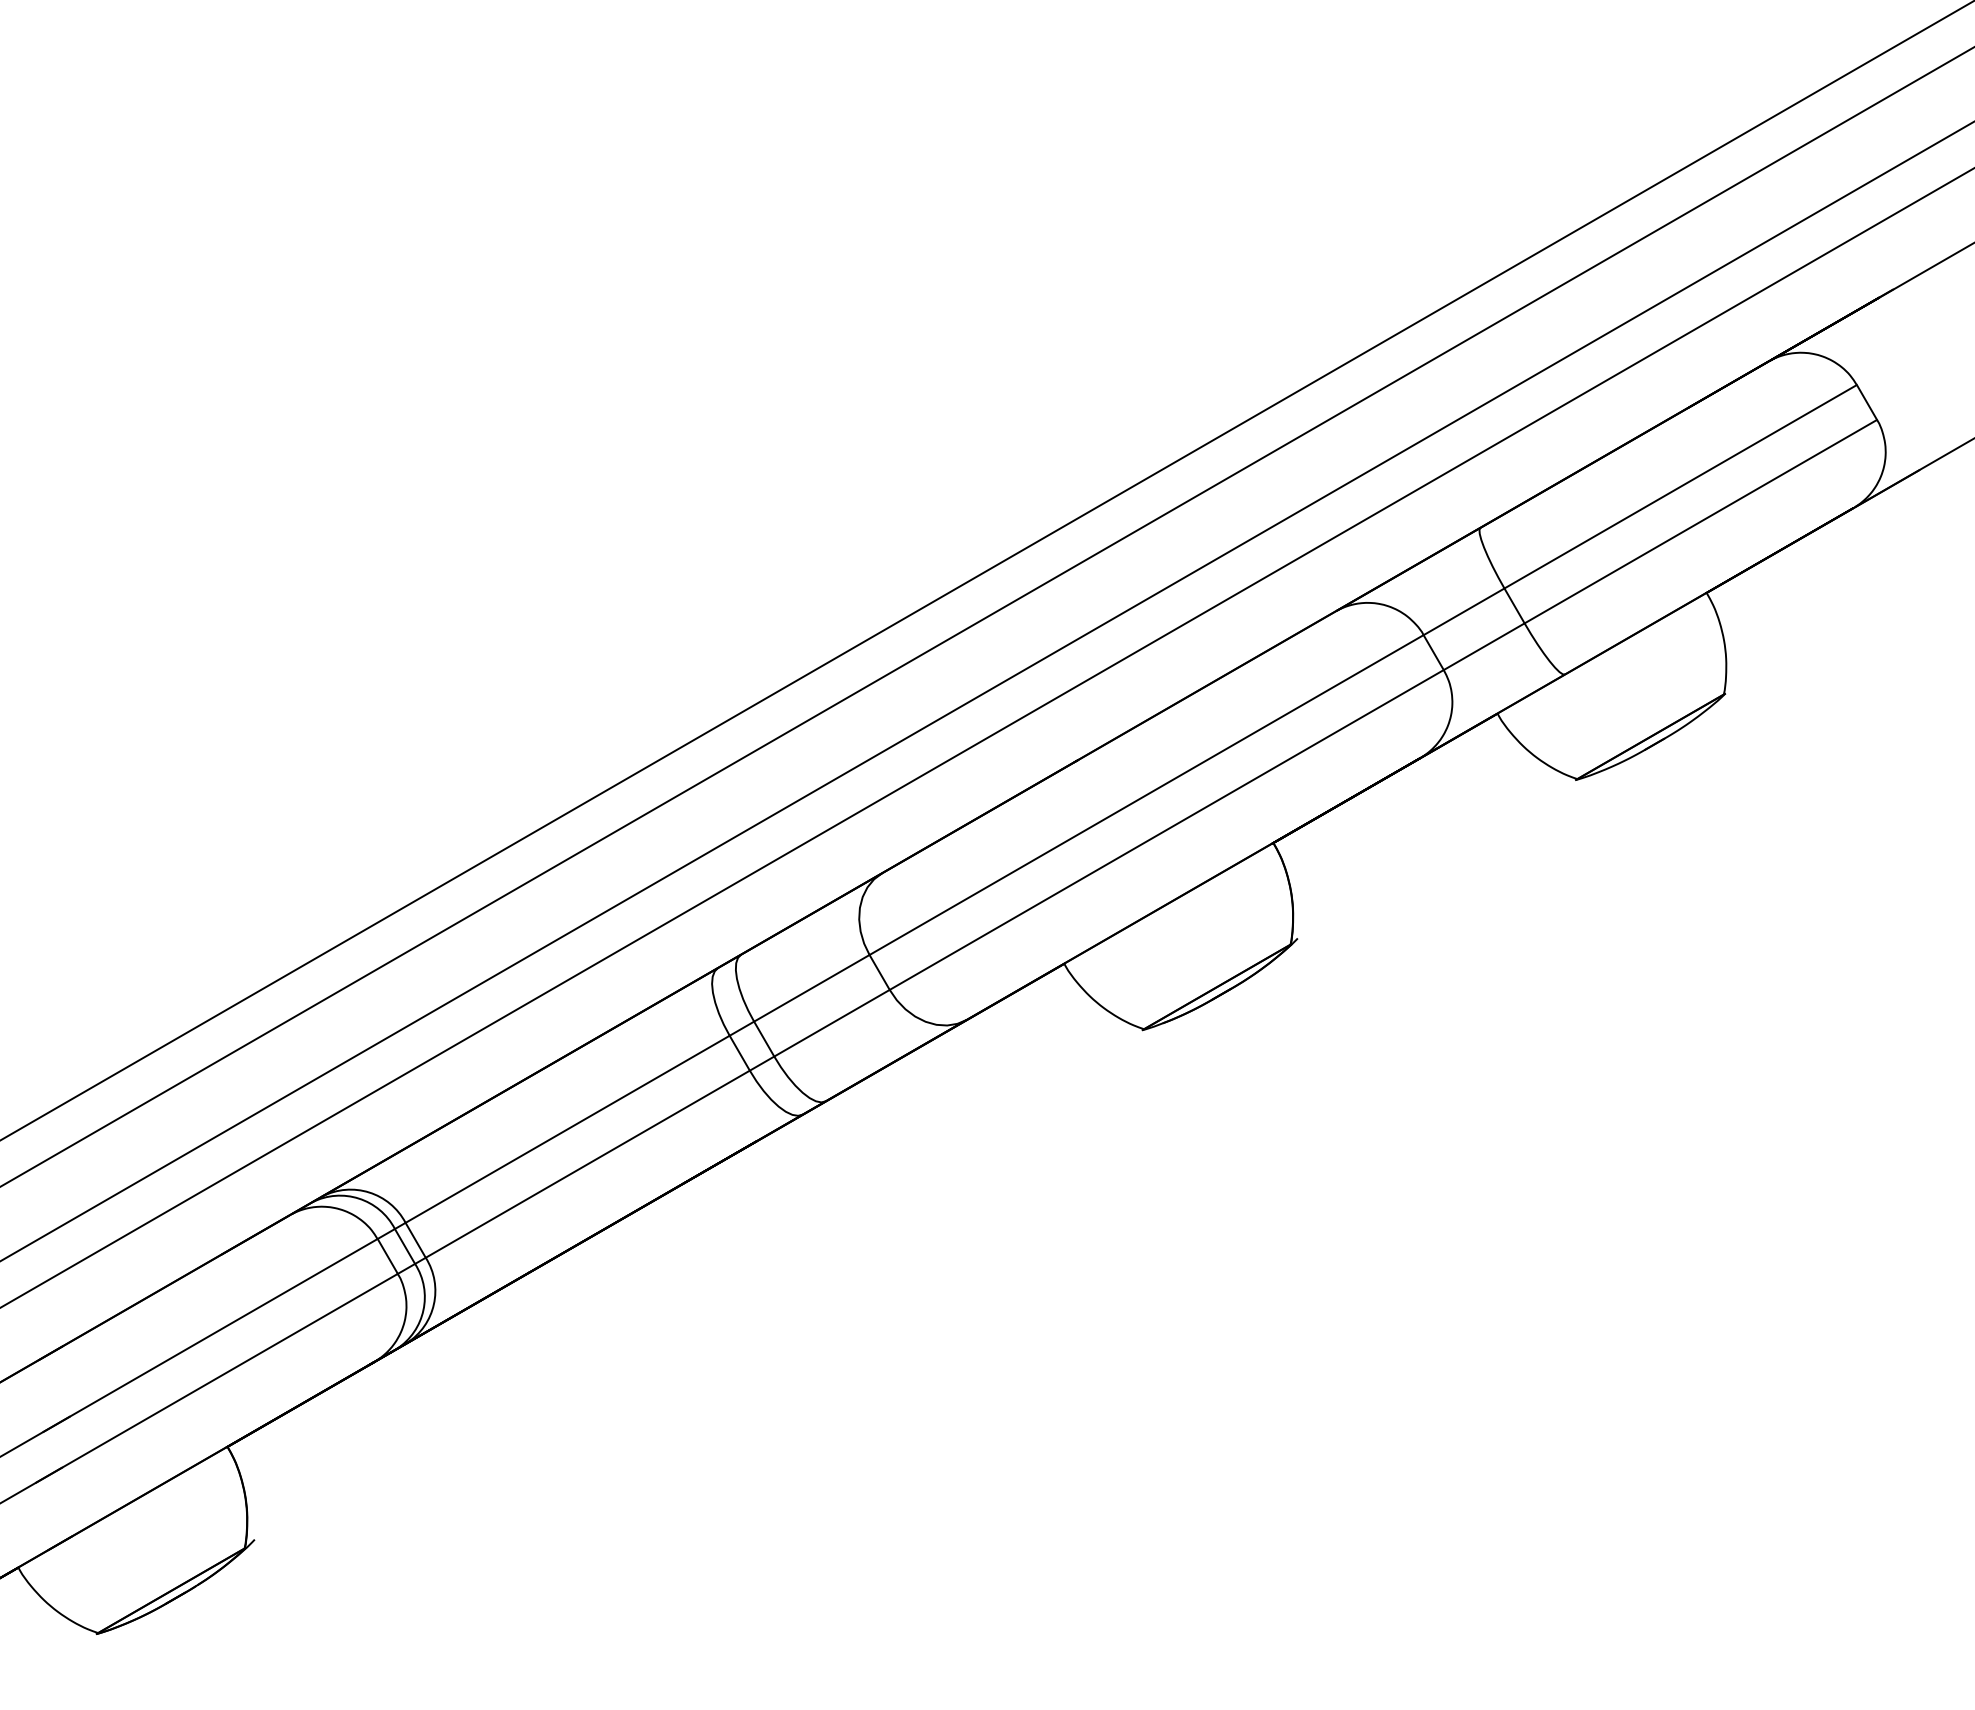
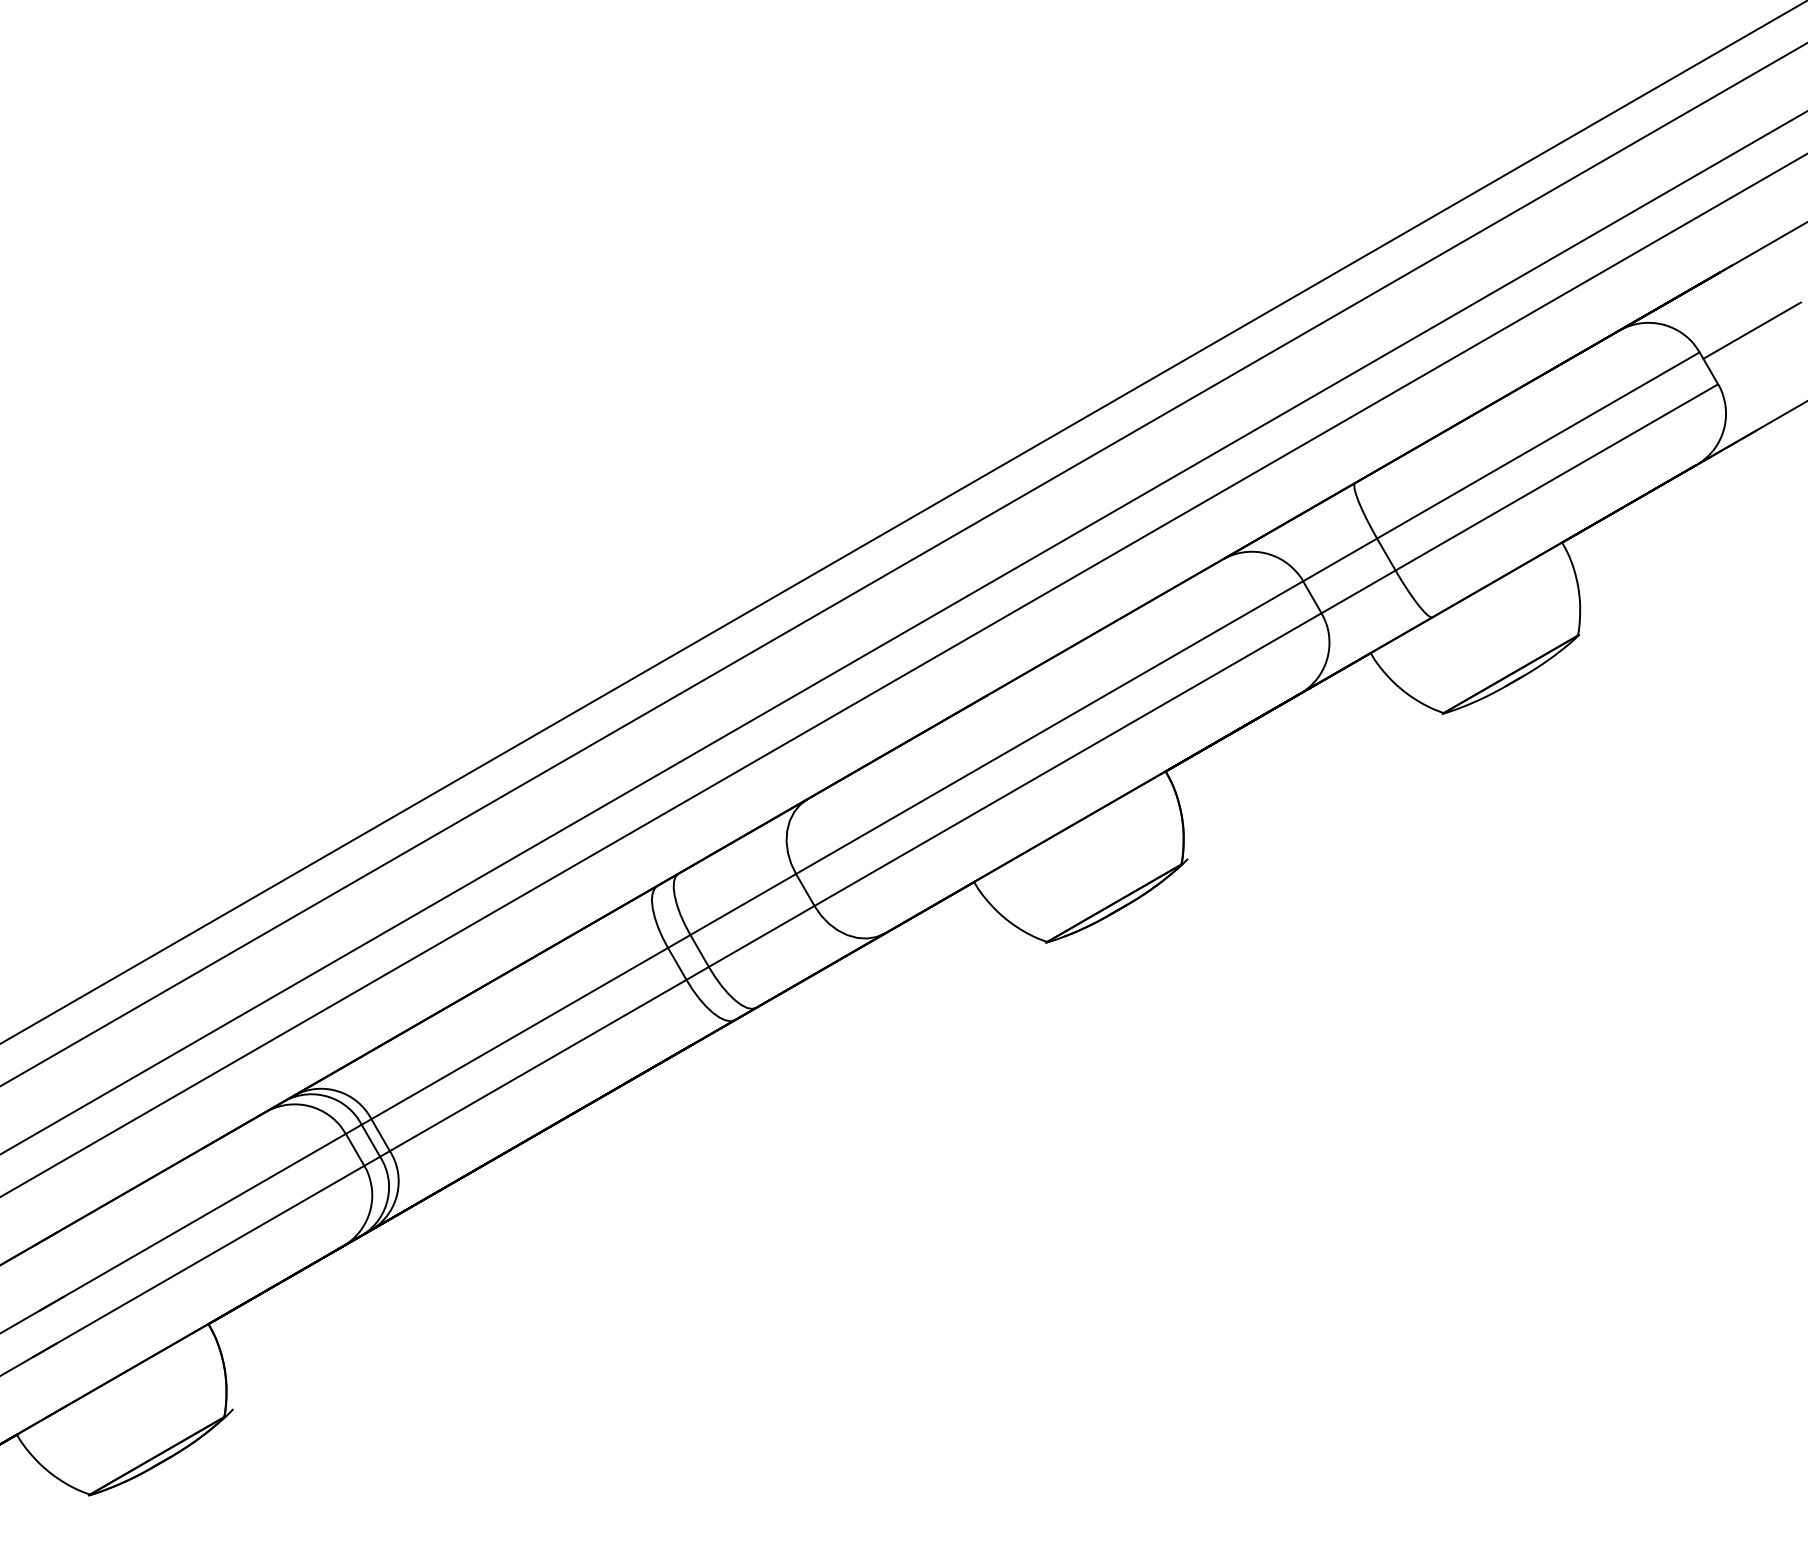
line: (1913, 361) -> (1751, 330), added

